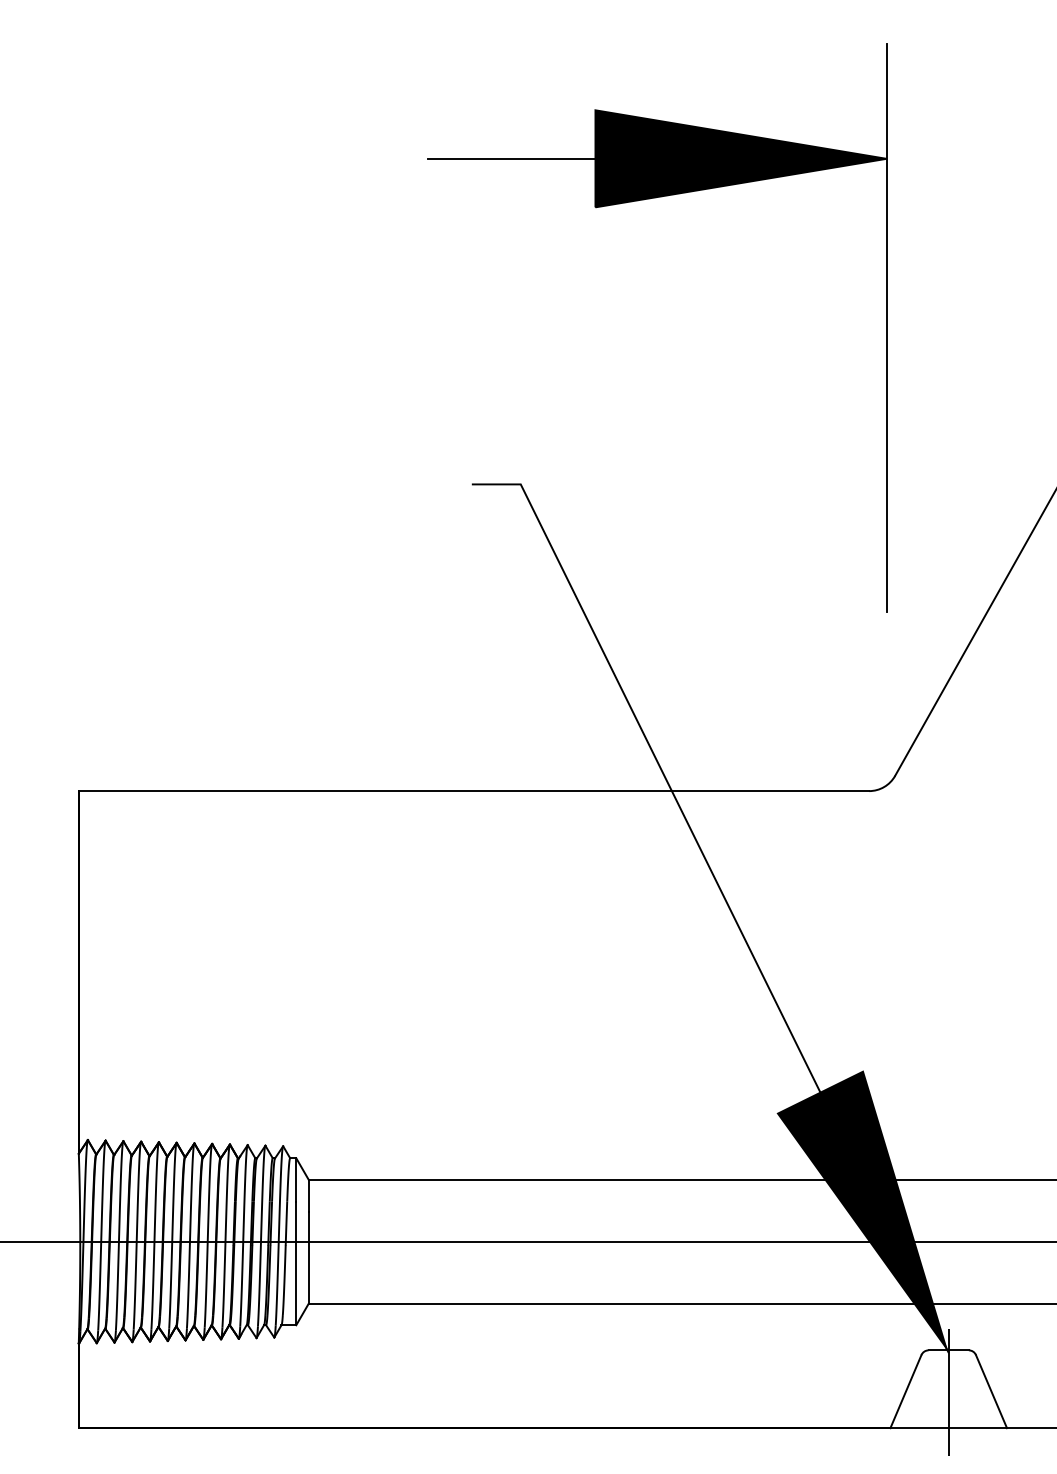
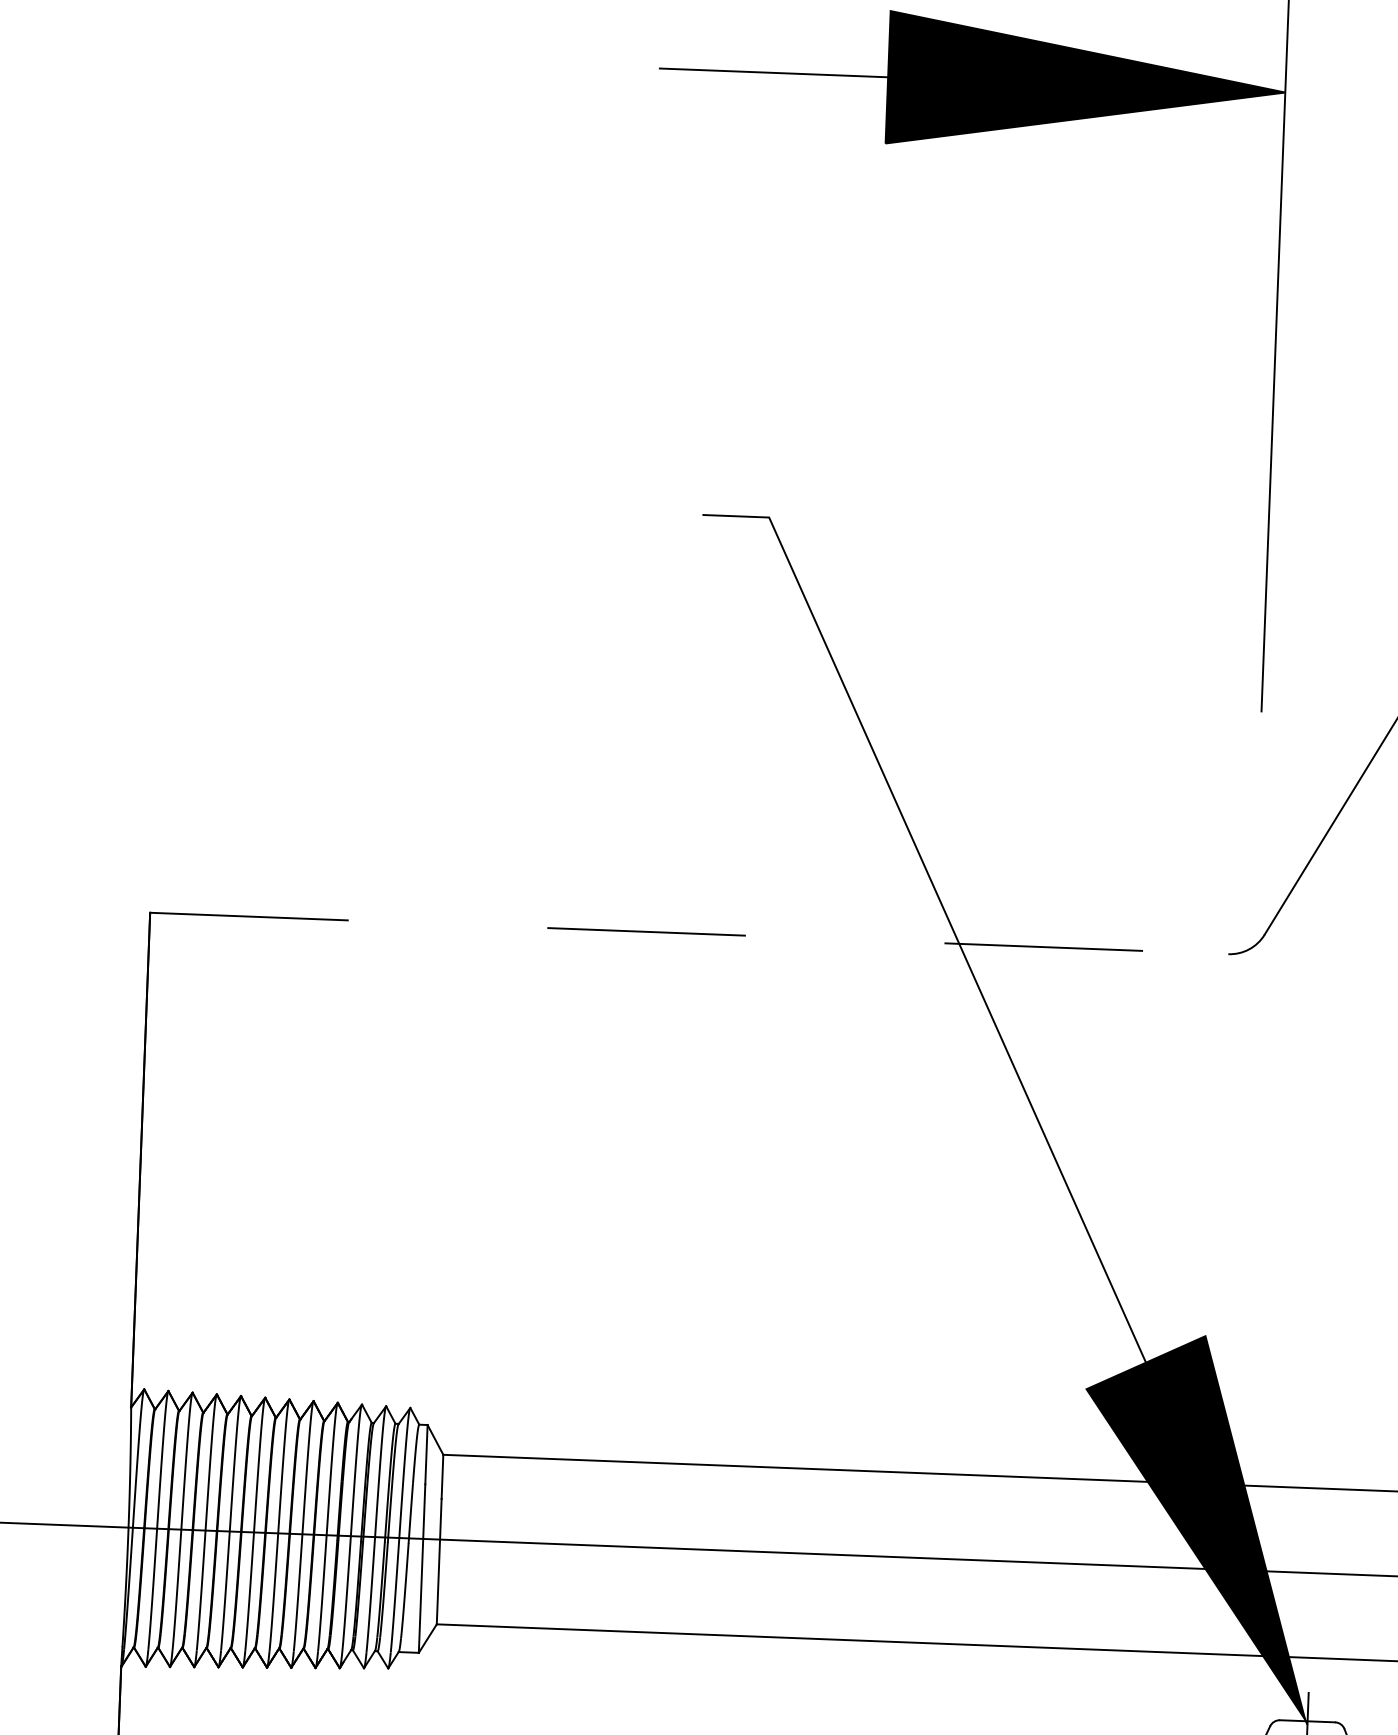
line: (474, 791) -> (689, 934), solid -> dashed

